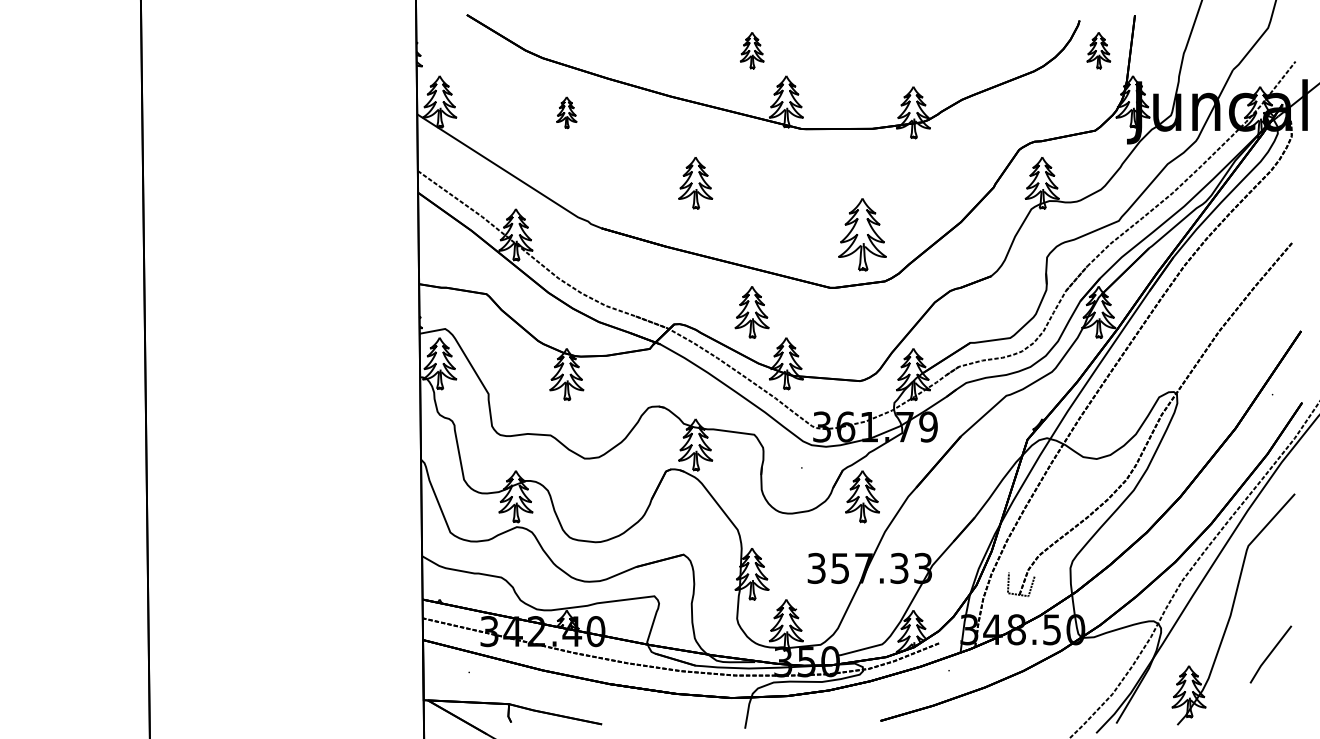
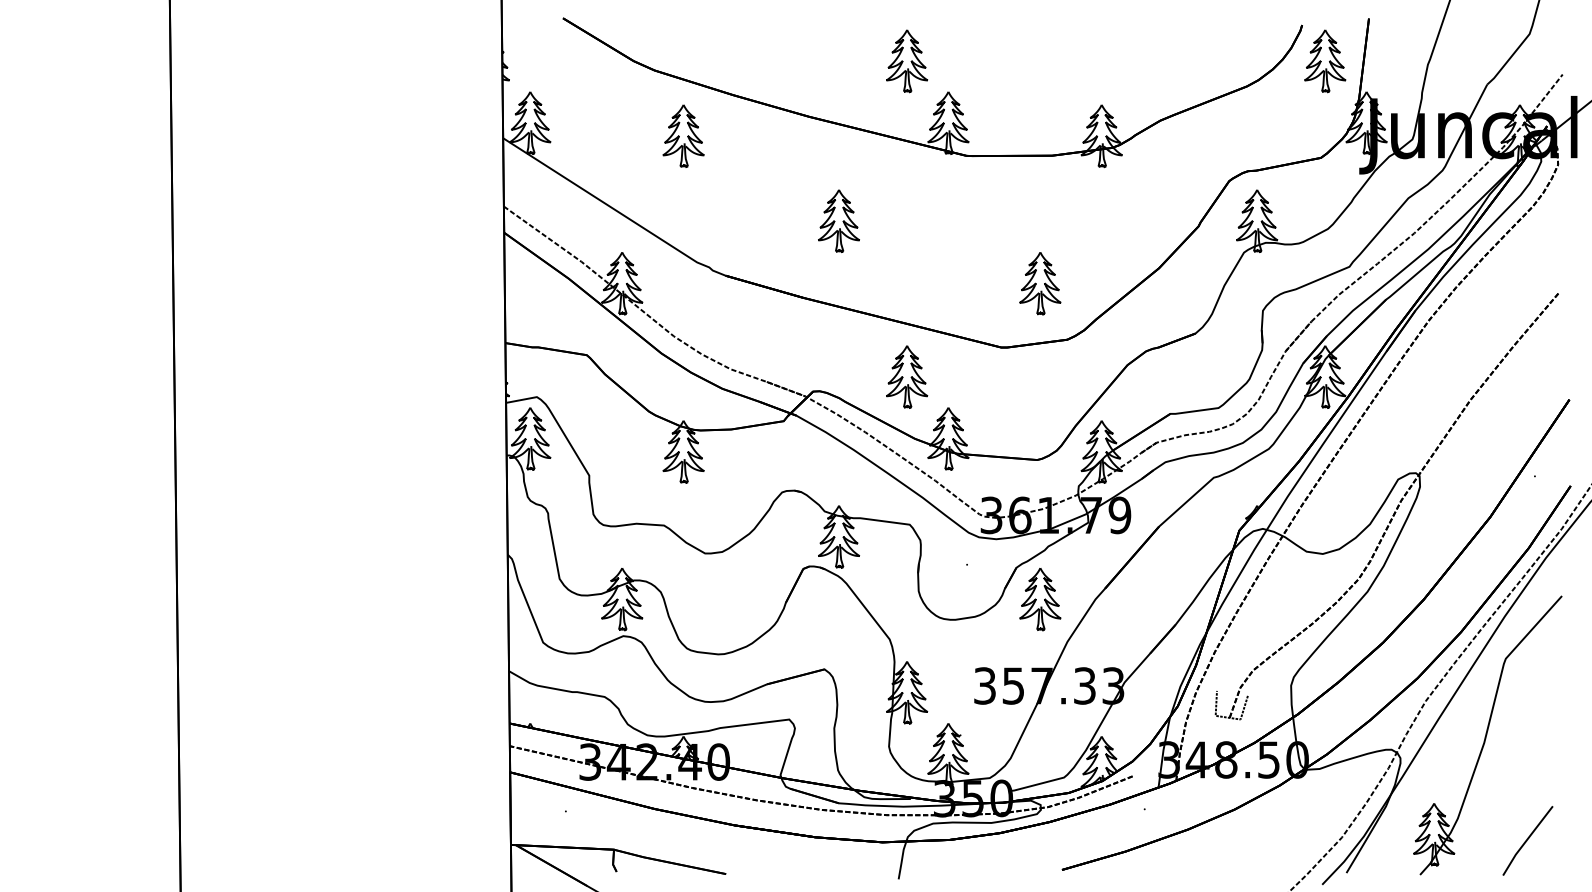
part: (752, 50) -> (907, 61), size x1.43
part: (1098, 50) -> (1325, 61), size x1.43
part: (566, 112) -> (683, 135), size x1.67
part: (862, 234) -> (1040, 283), size x0.71
line: (1270, 654) -> (1527, 840), moved

